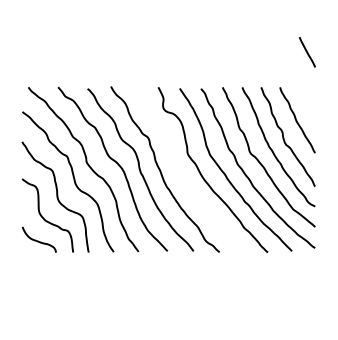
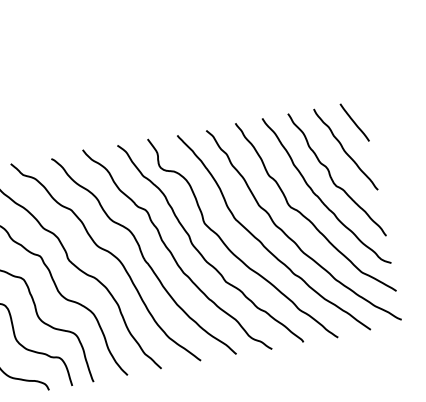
line: (306, 52) -> (353, 123), moved
curve: (182, 175) -> (202, 253), added

